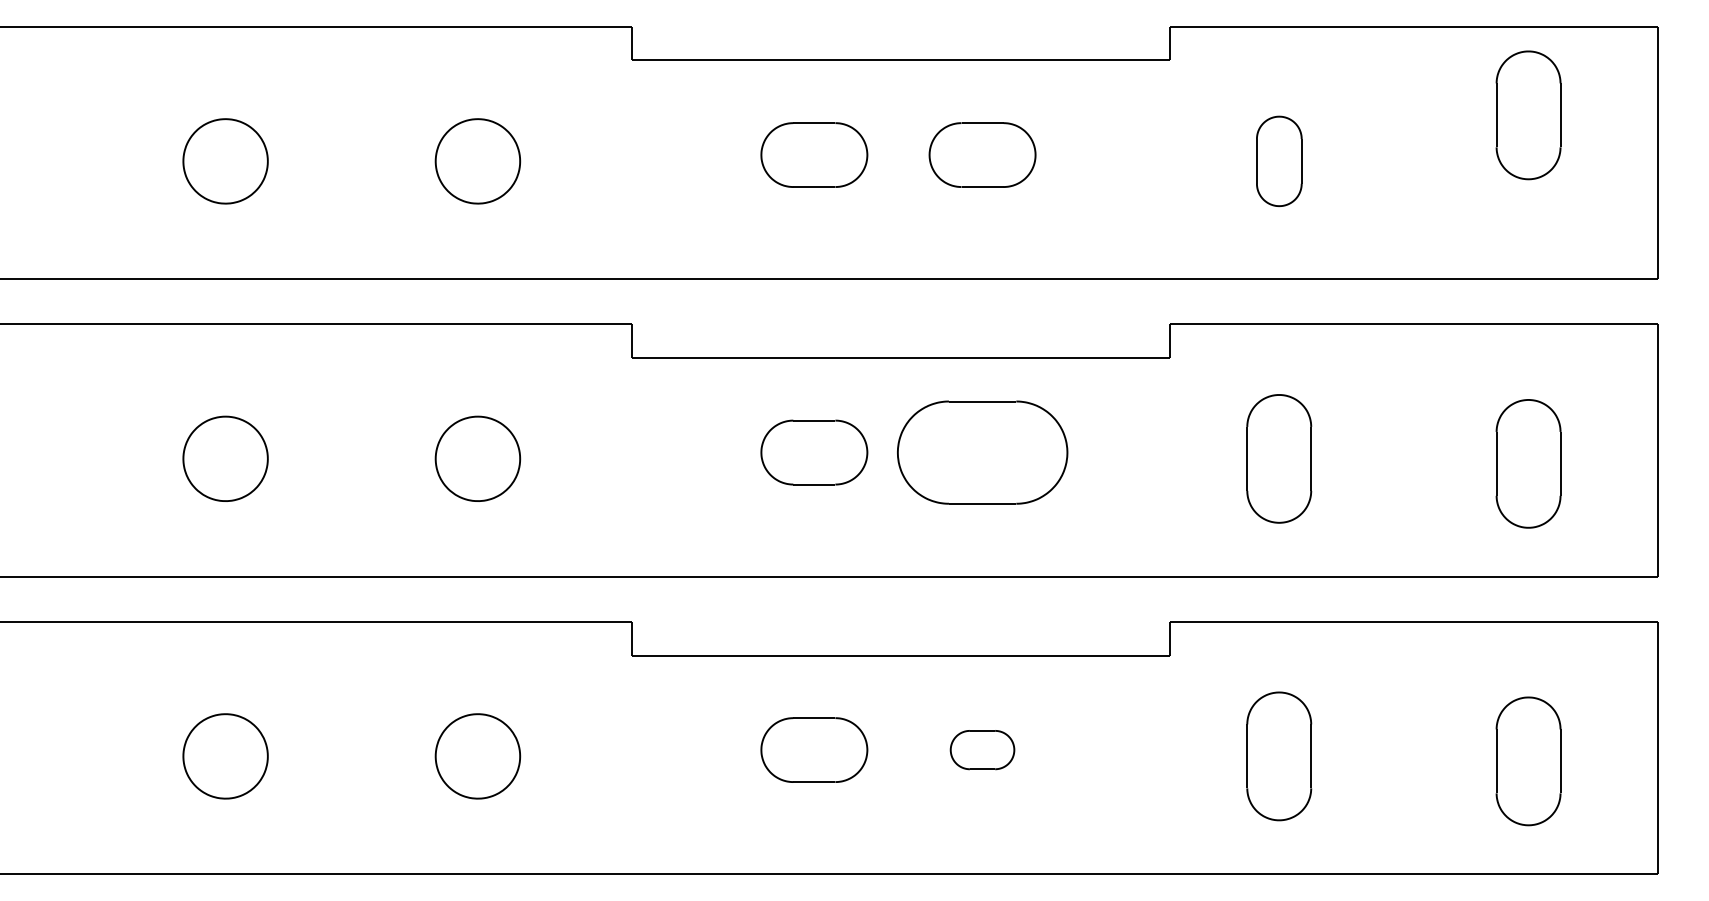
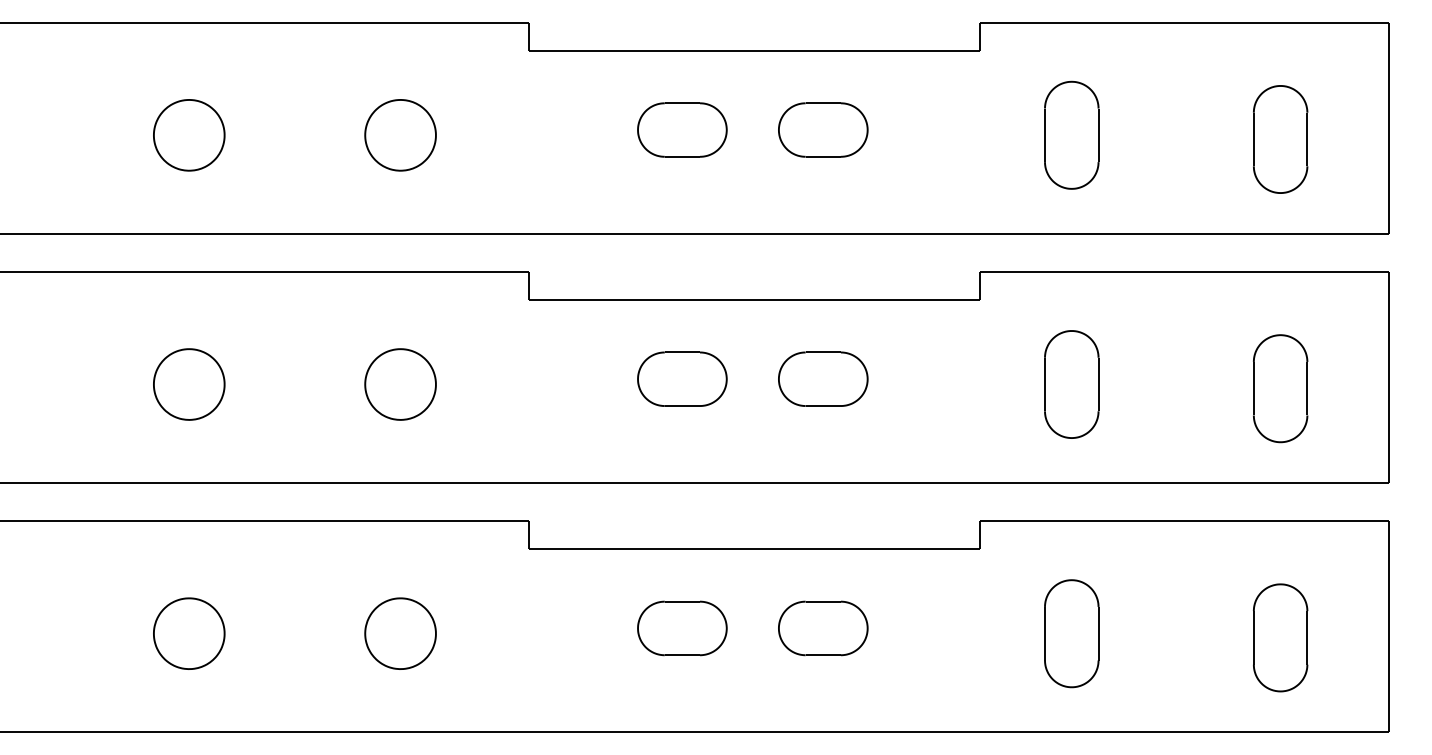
part: (1528, 115) -> (1280, 139), moved
part: (1279, 161) -> (1071, 135), size x1.43
part: (982, 452) -> (823, 379), size x0.62
part: (982, 749) -> (823, 627), size x1.67

